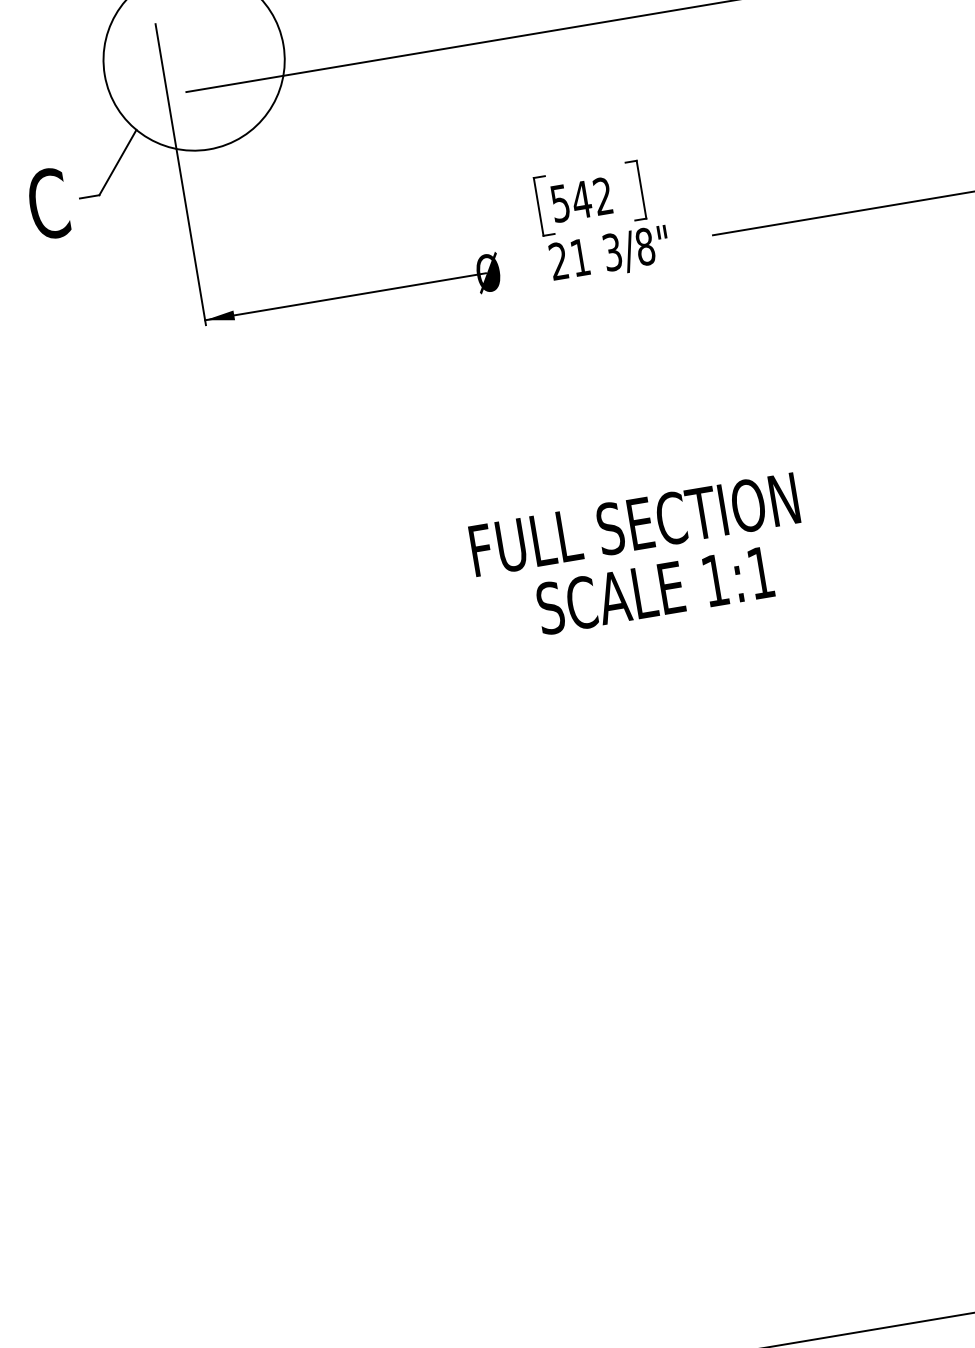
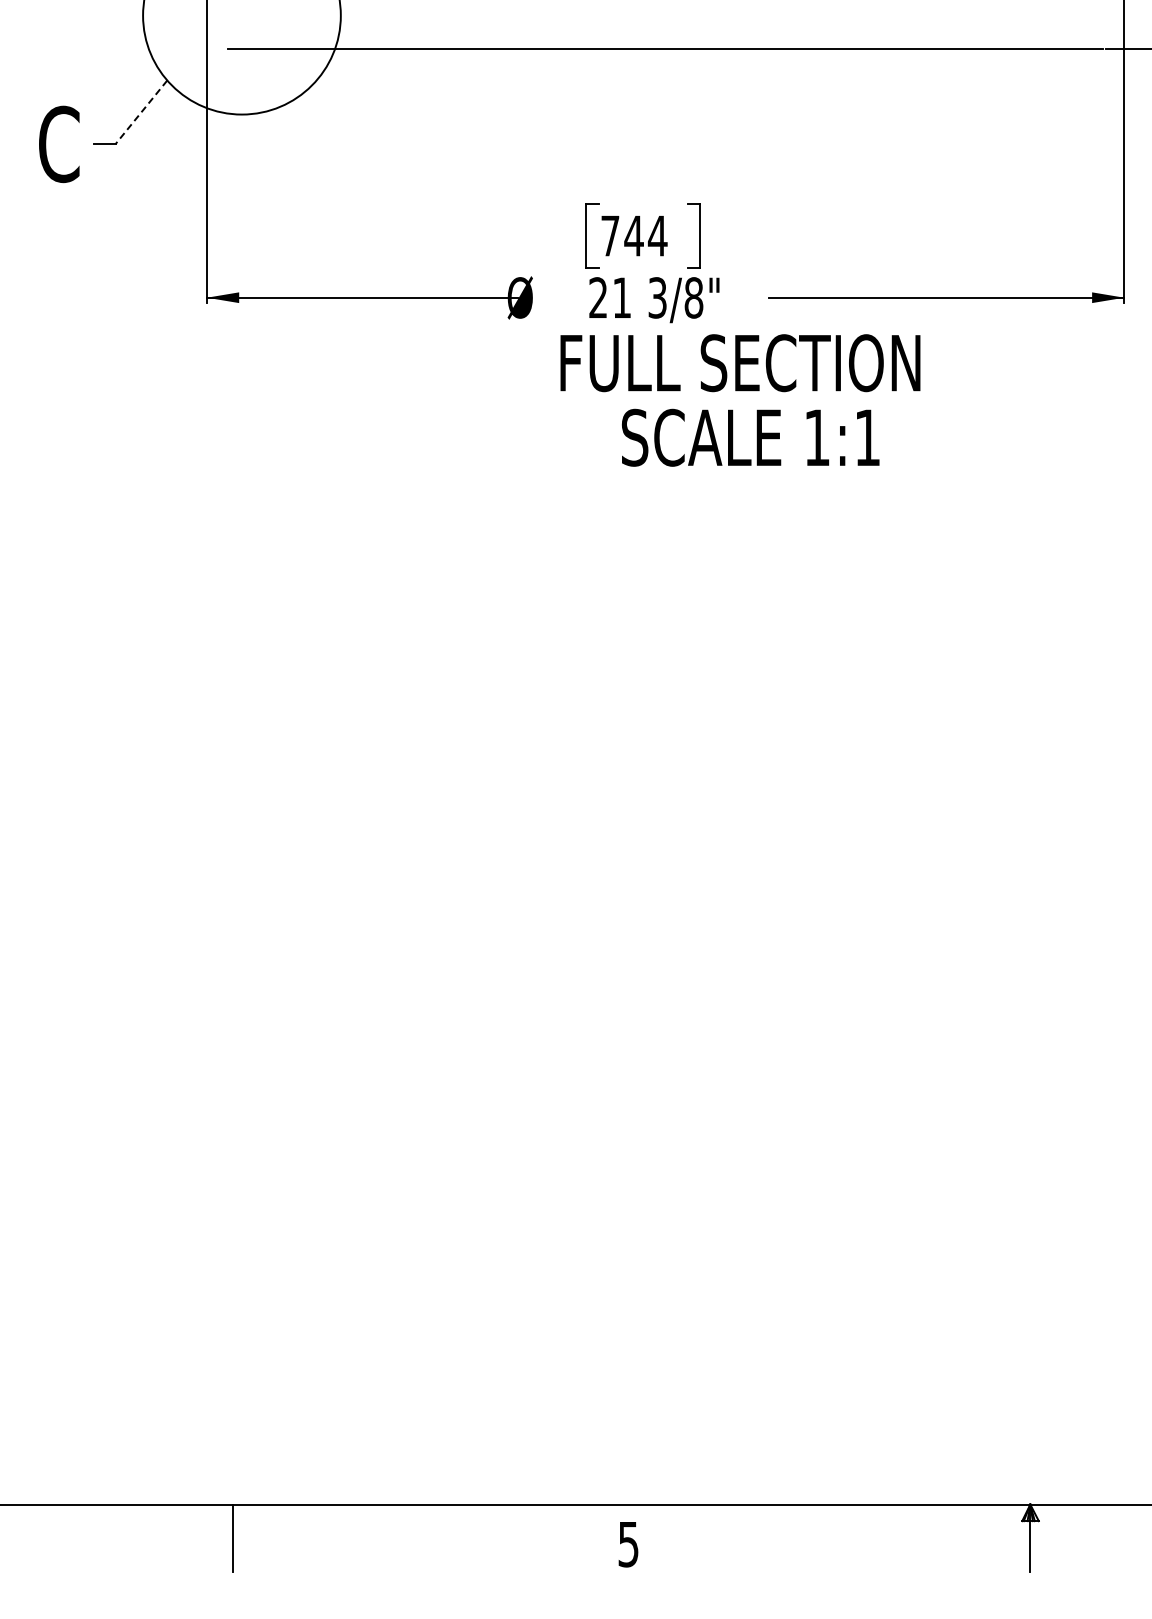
line: (117, 162) -> (141, 112), solid -> dashed
text: (582, 199) -> (634, 235), 542 -> 744
part: (639, 550) -> (740, 391), moved

